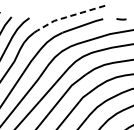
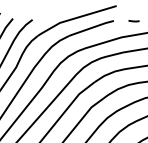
line: (68, 16) -> (75, 18), dashed -> solid

